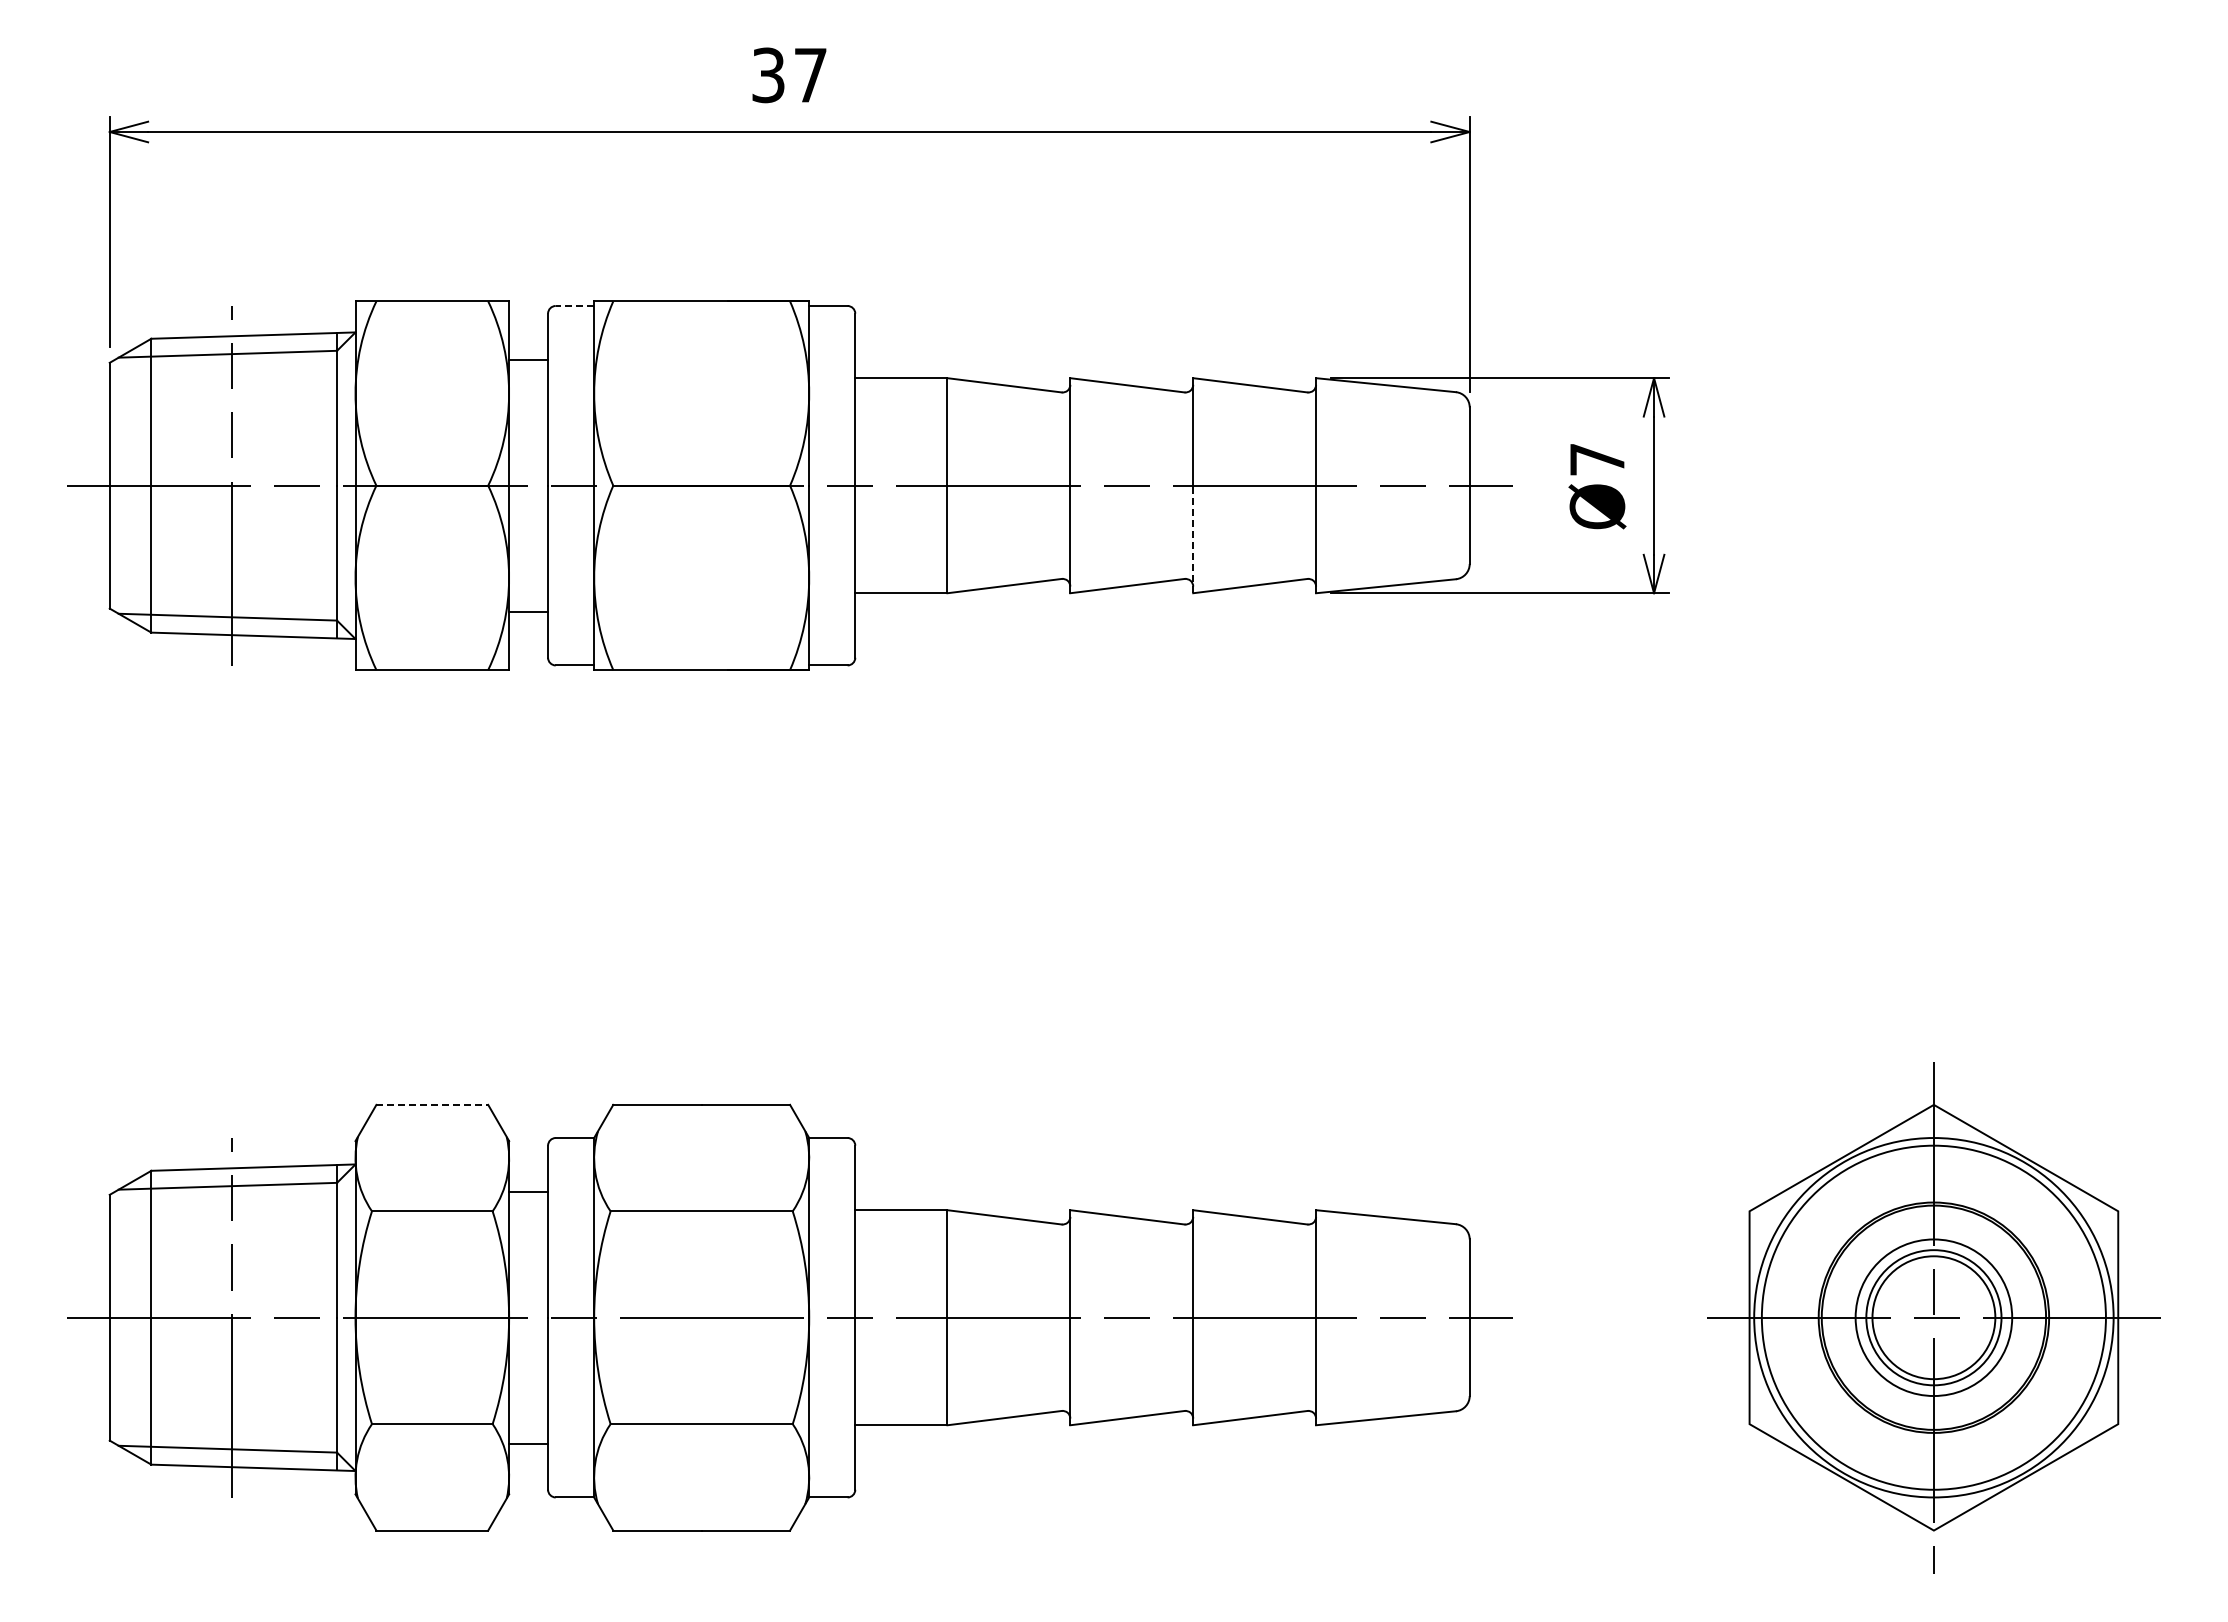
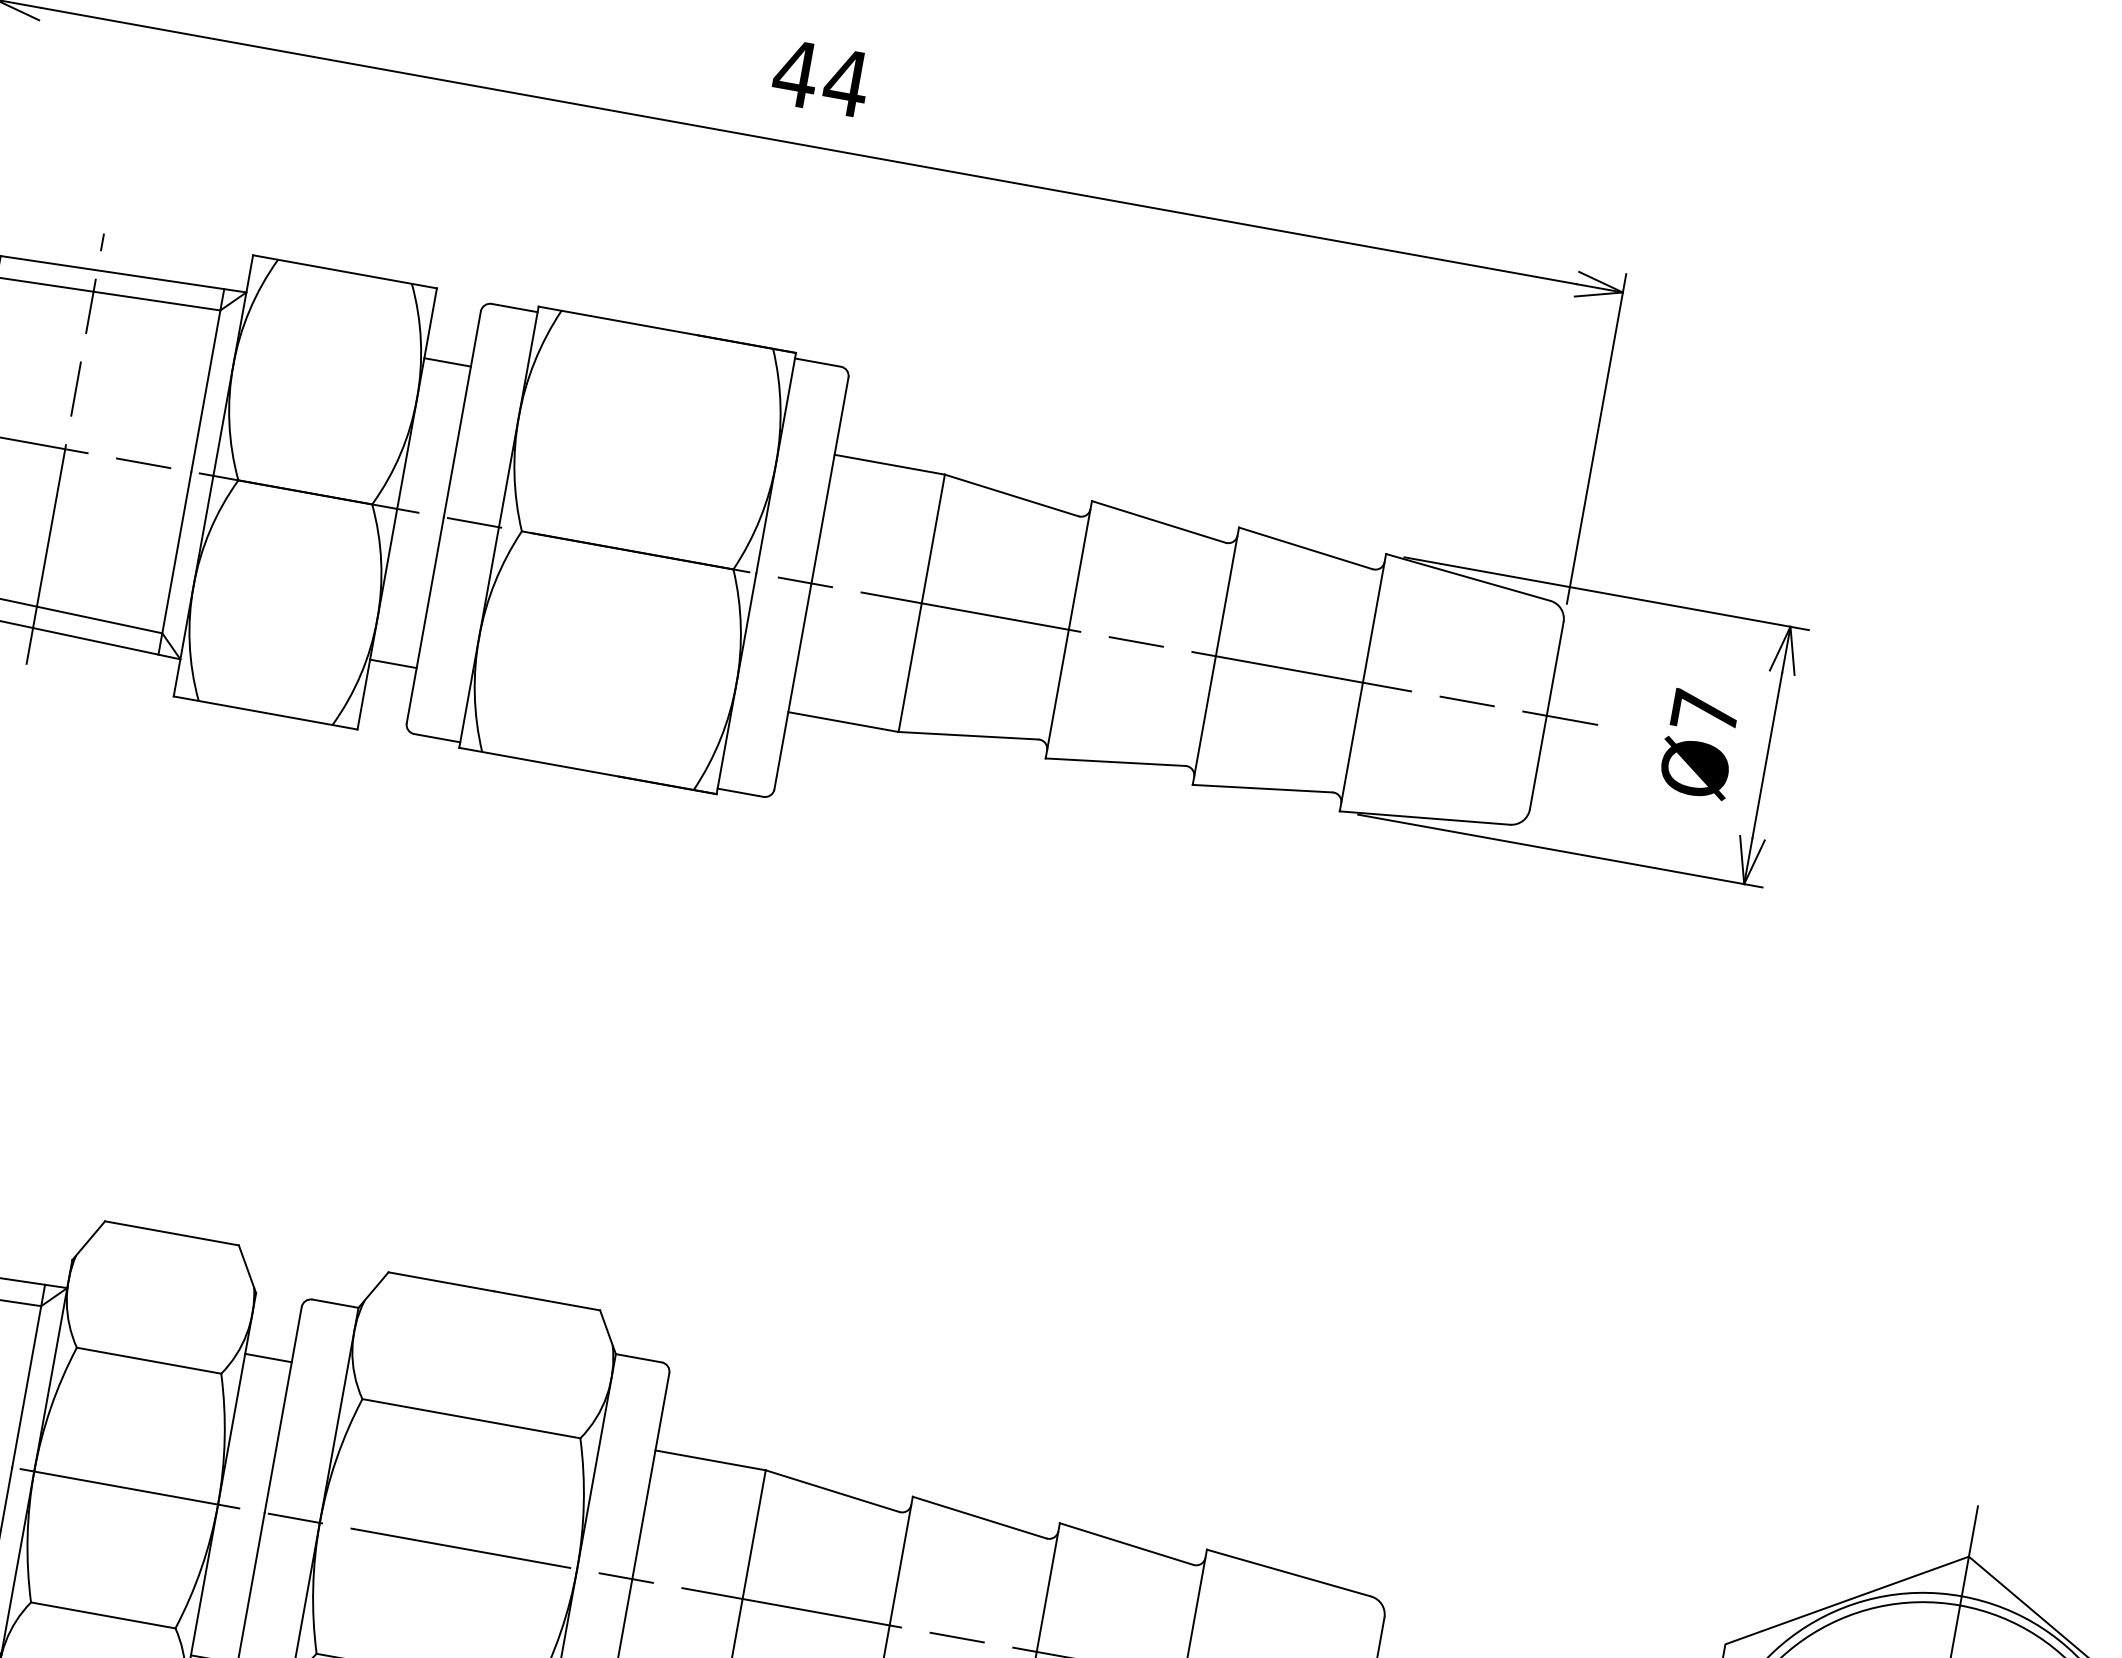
text: (789, 75) -> (821, 78), 37 -> 44
line: (574, 305) -> (514, 307), dashed -> solid
line: (1193, 539) -> (1204, 720), dashed -> solid
line: (432, 1104) -> (172, 1232), dashed -> solid

